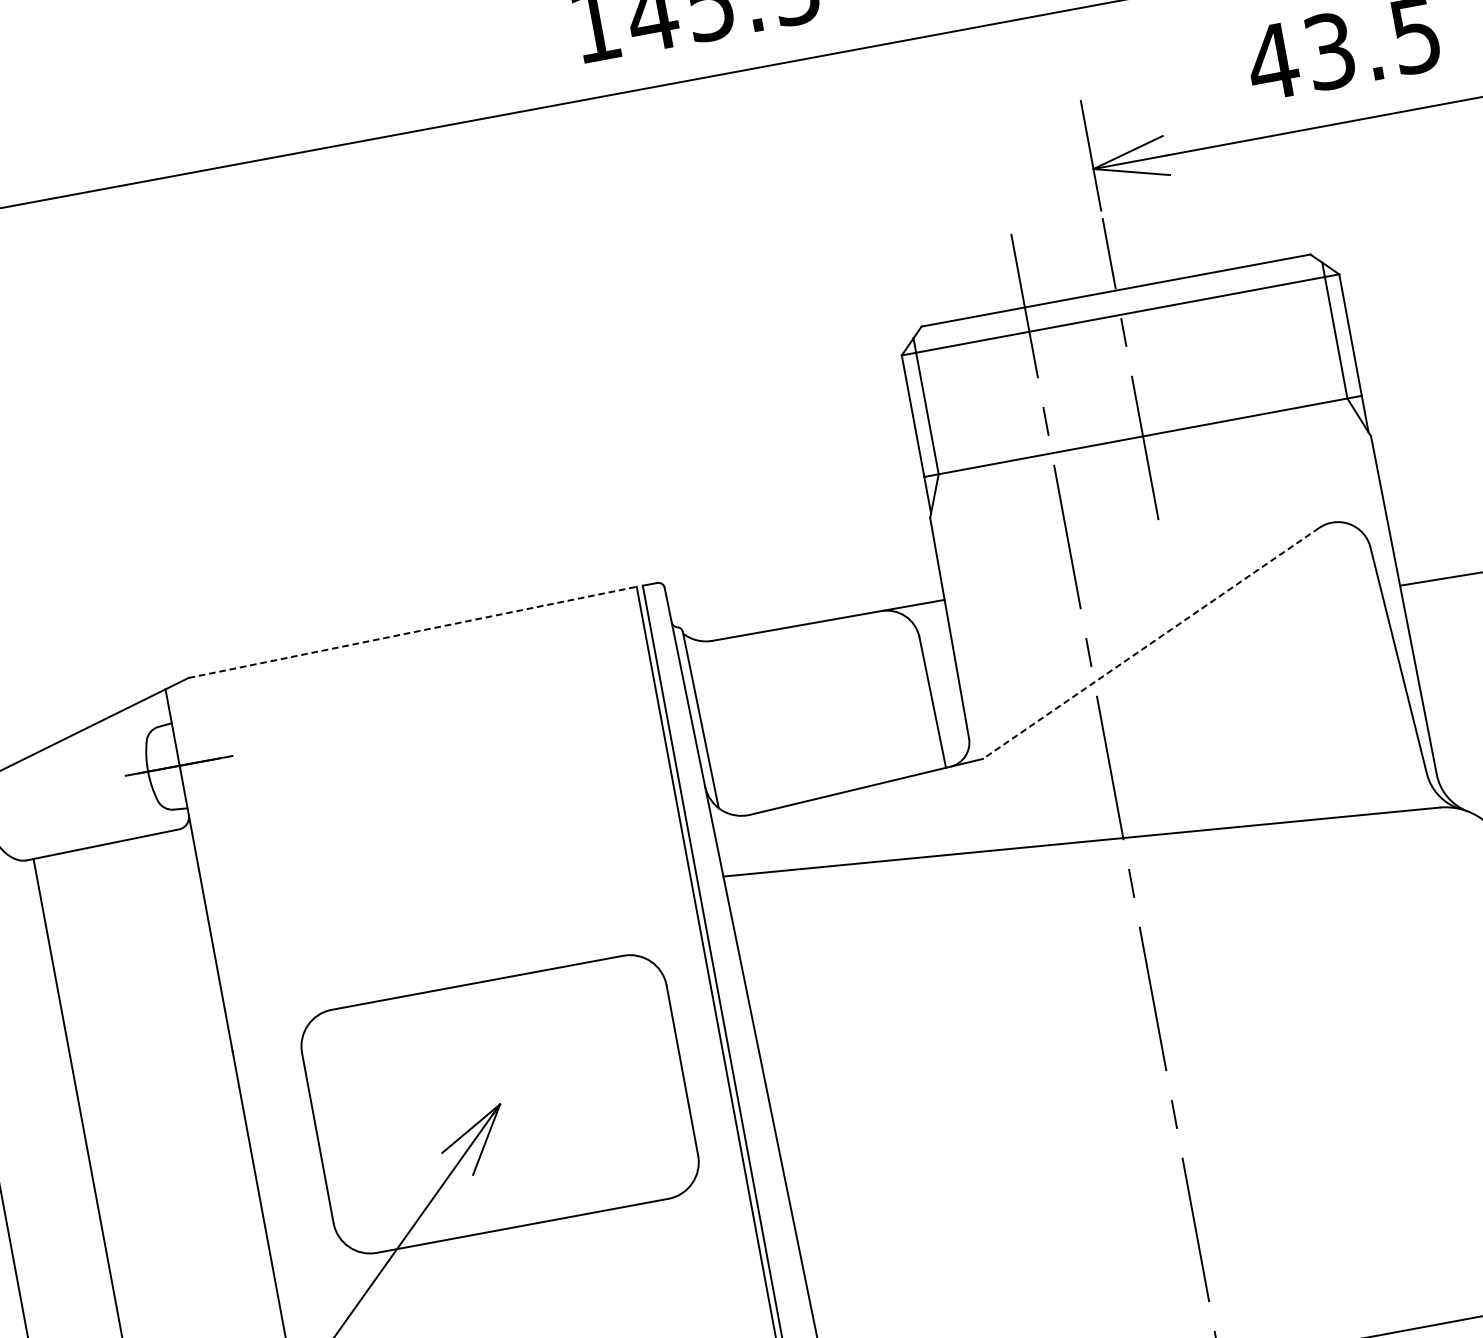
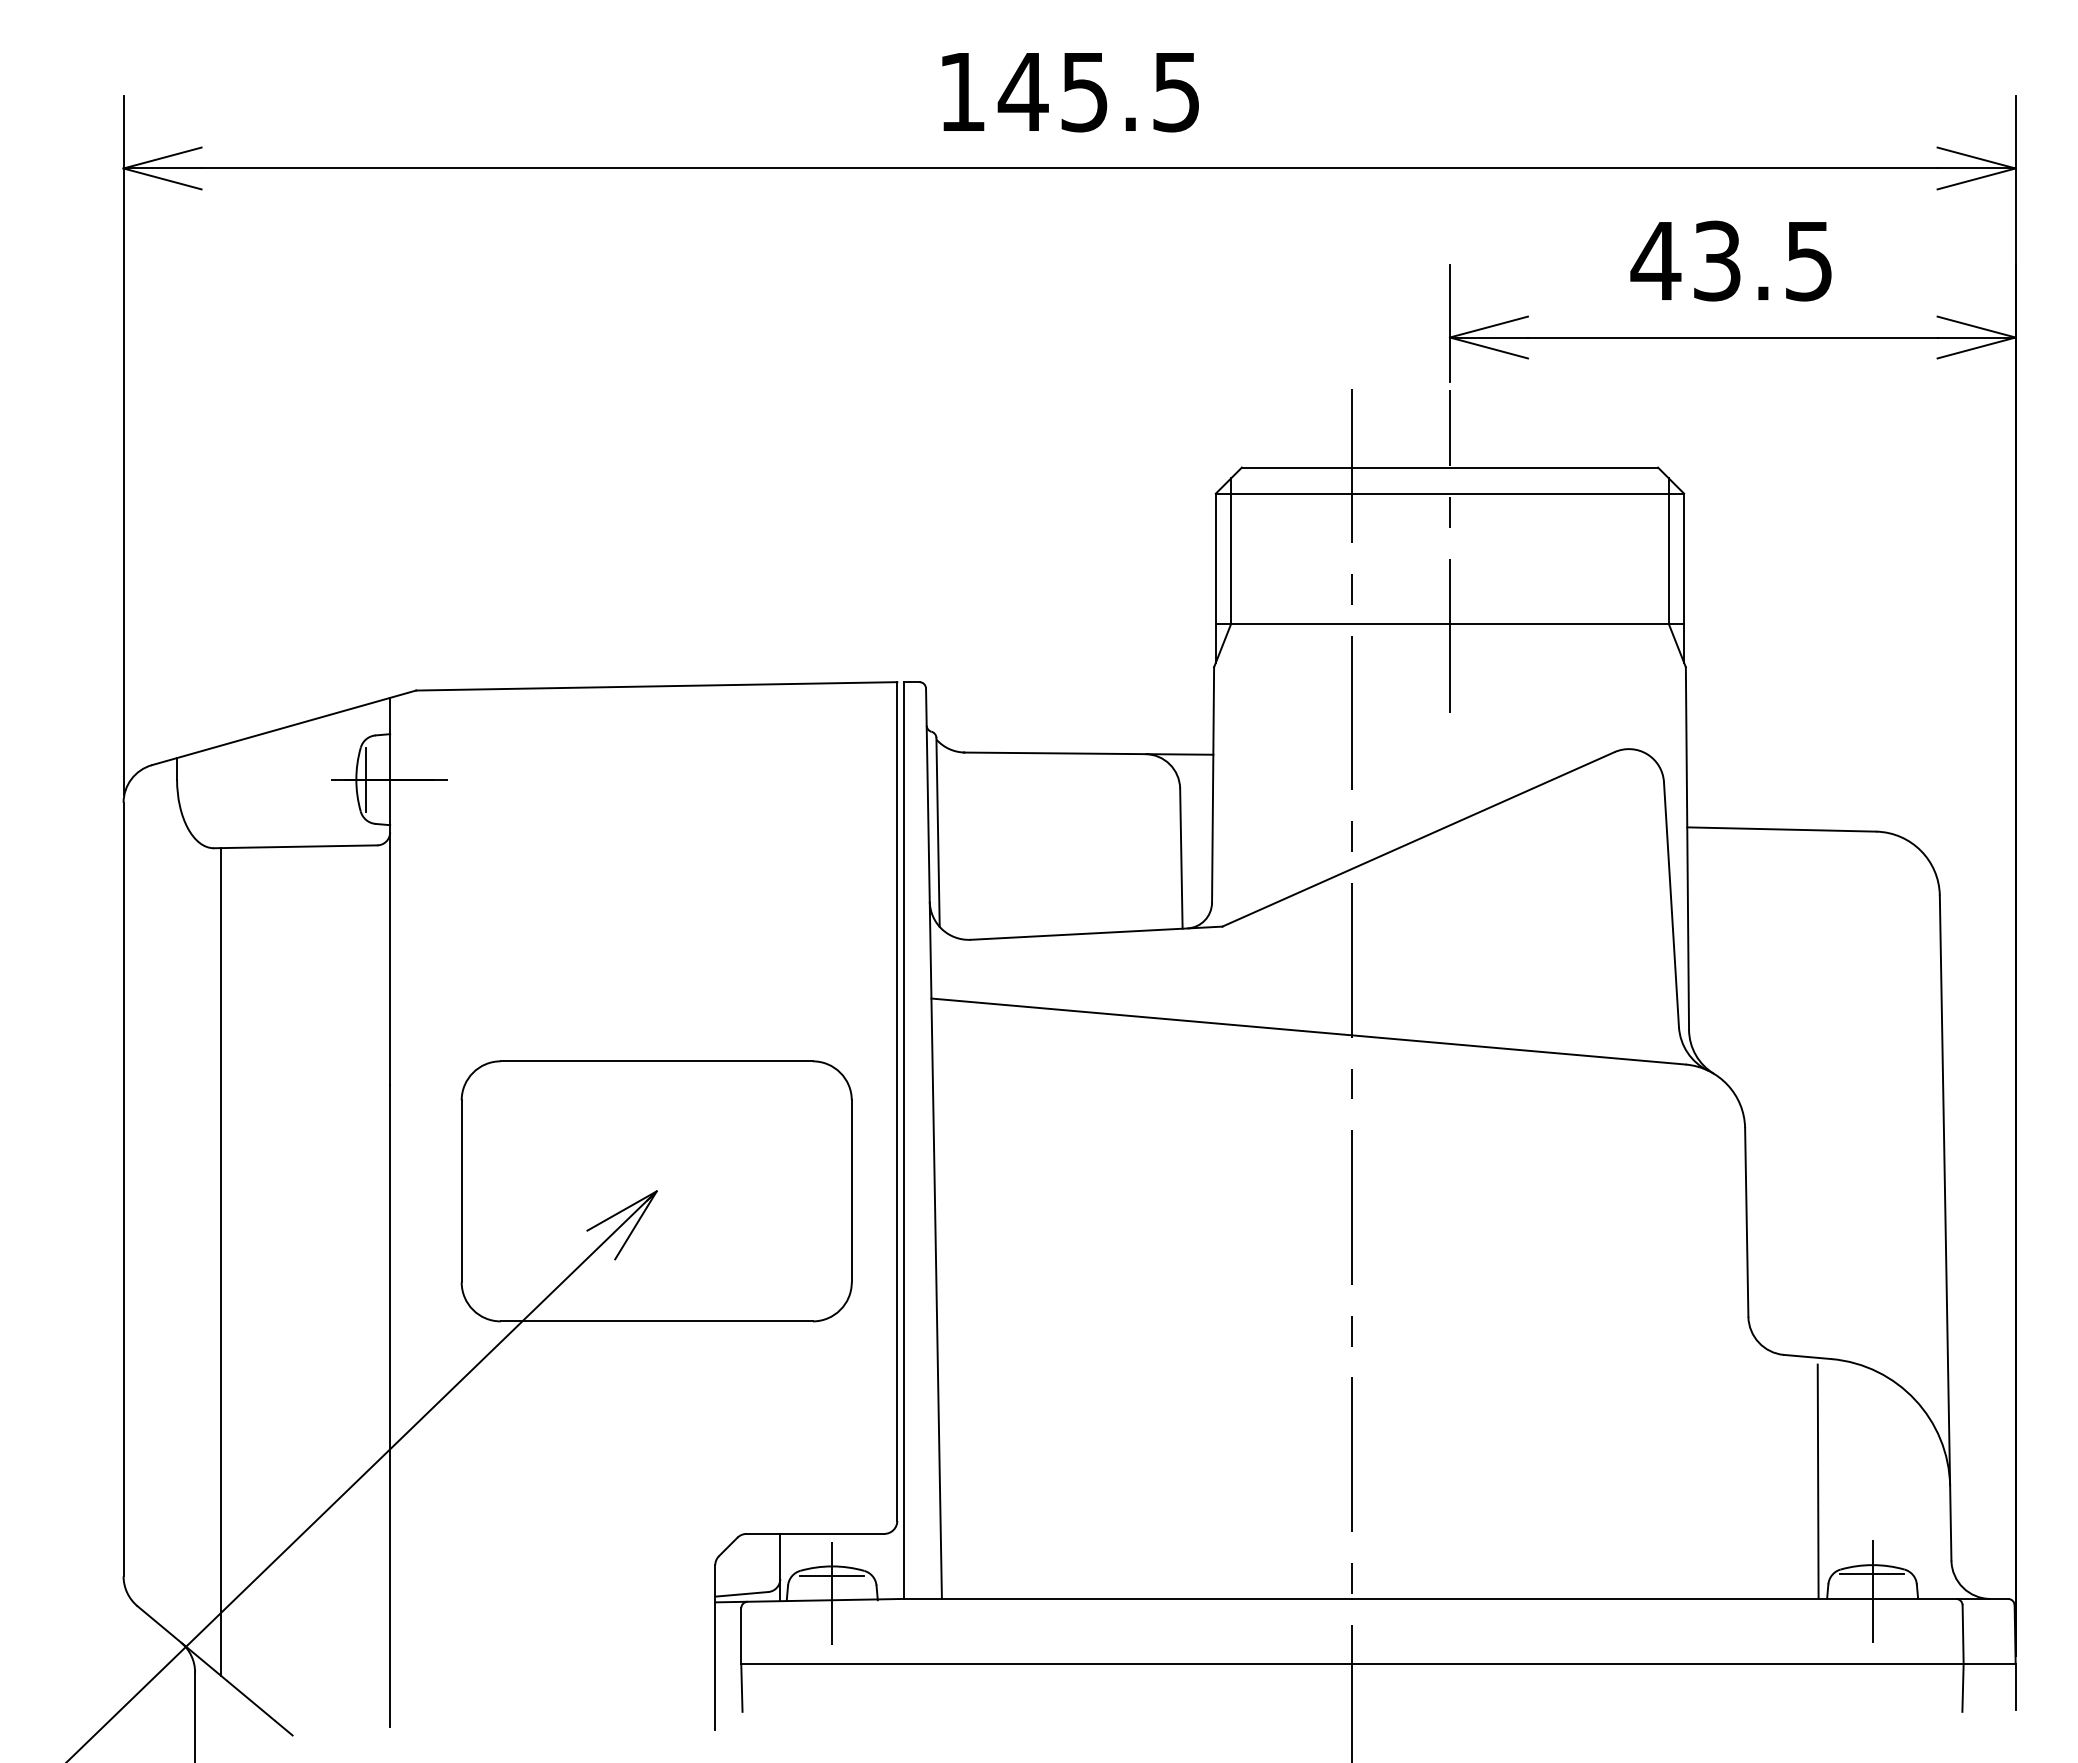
line: (412, 632) -> (656, 686), dashed -> solid
line: (1151, 643) -> (1418, 839), dashed -> solid
line: (156, 770) -> (365, 780), added

